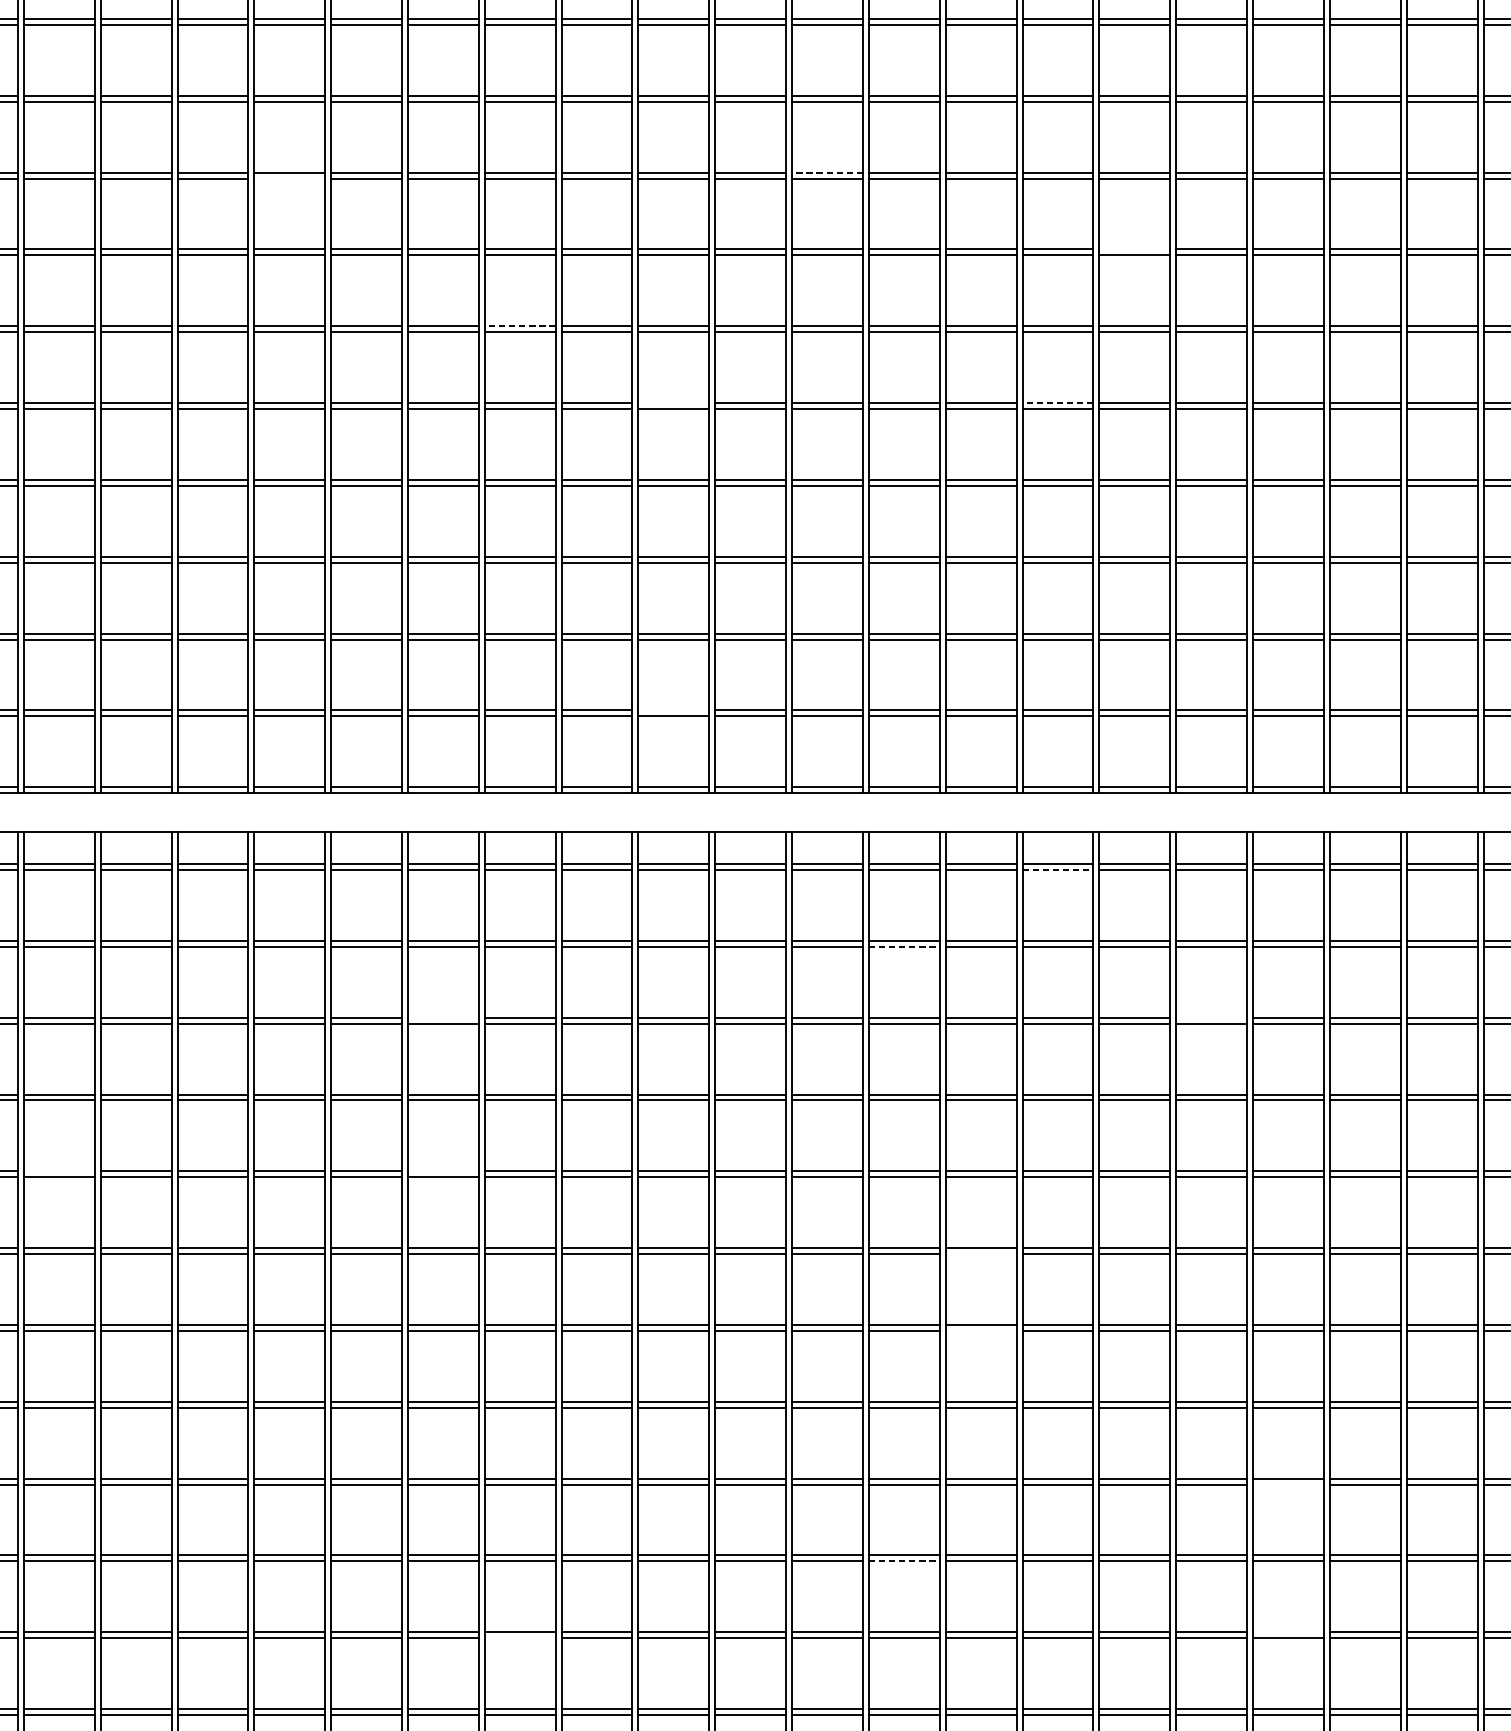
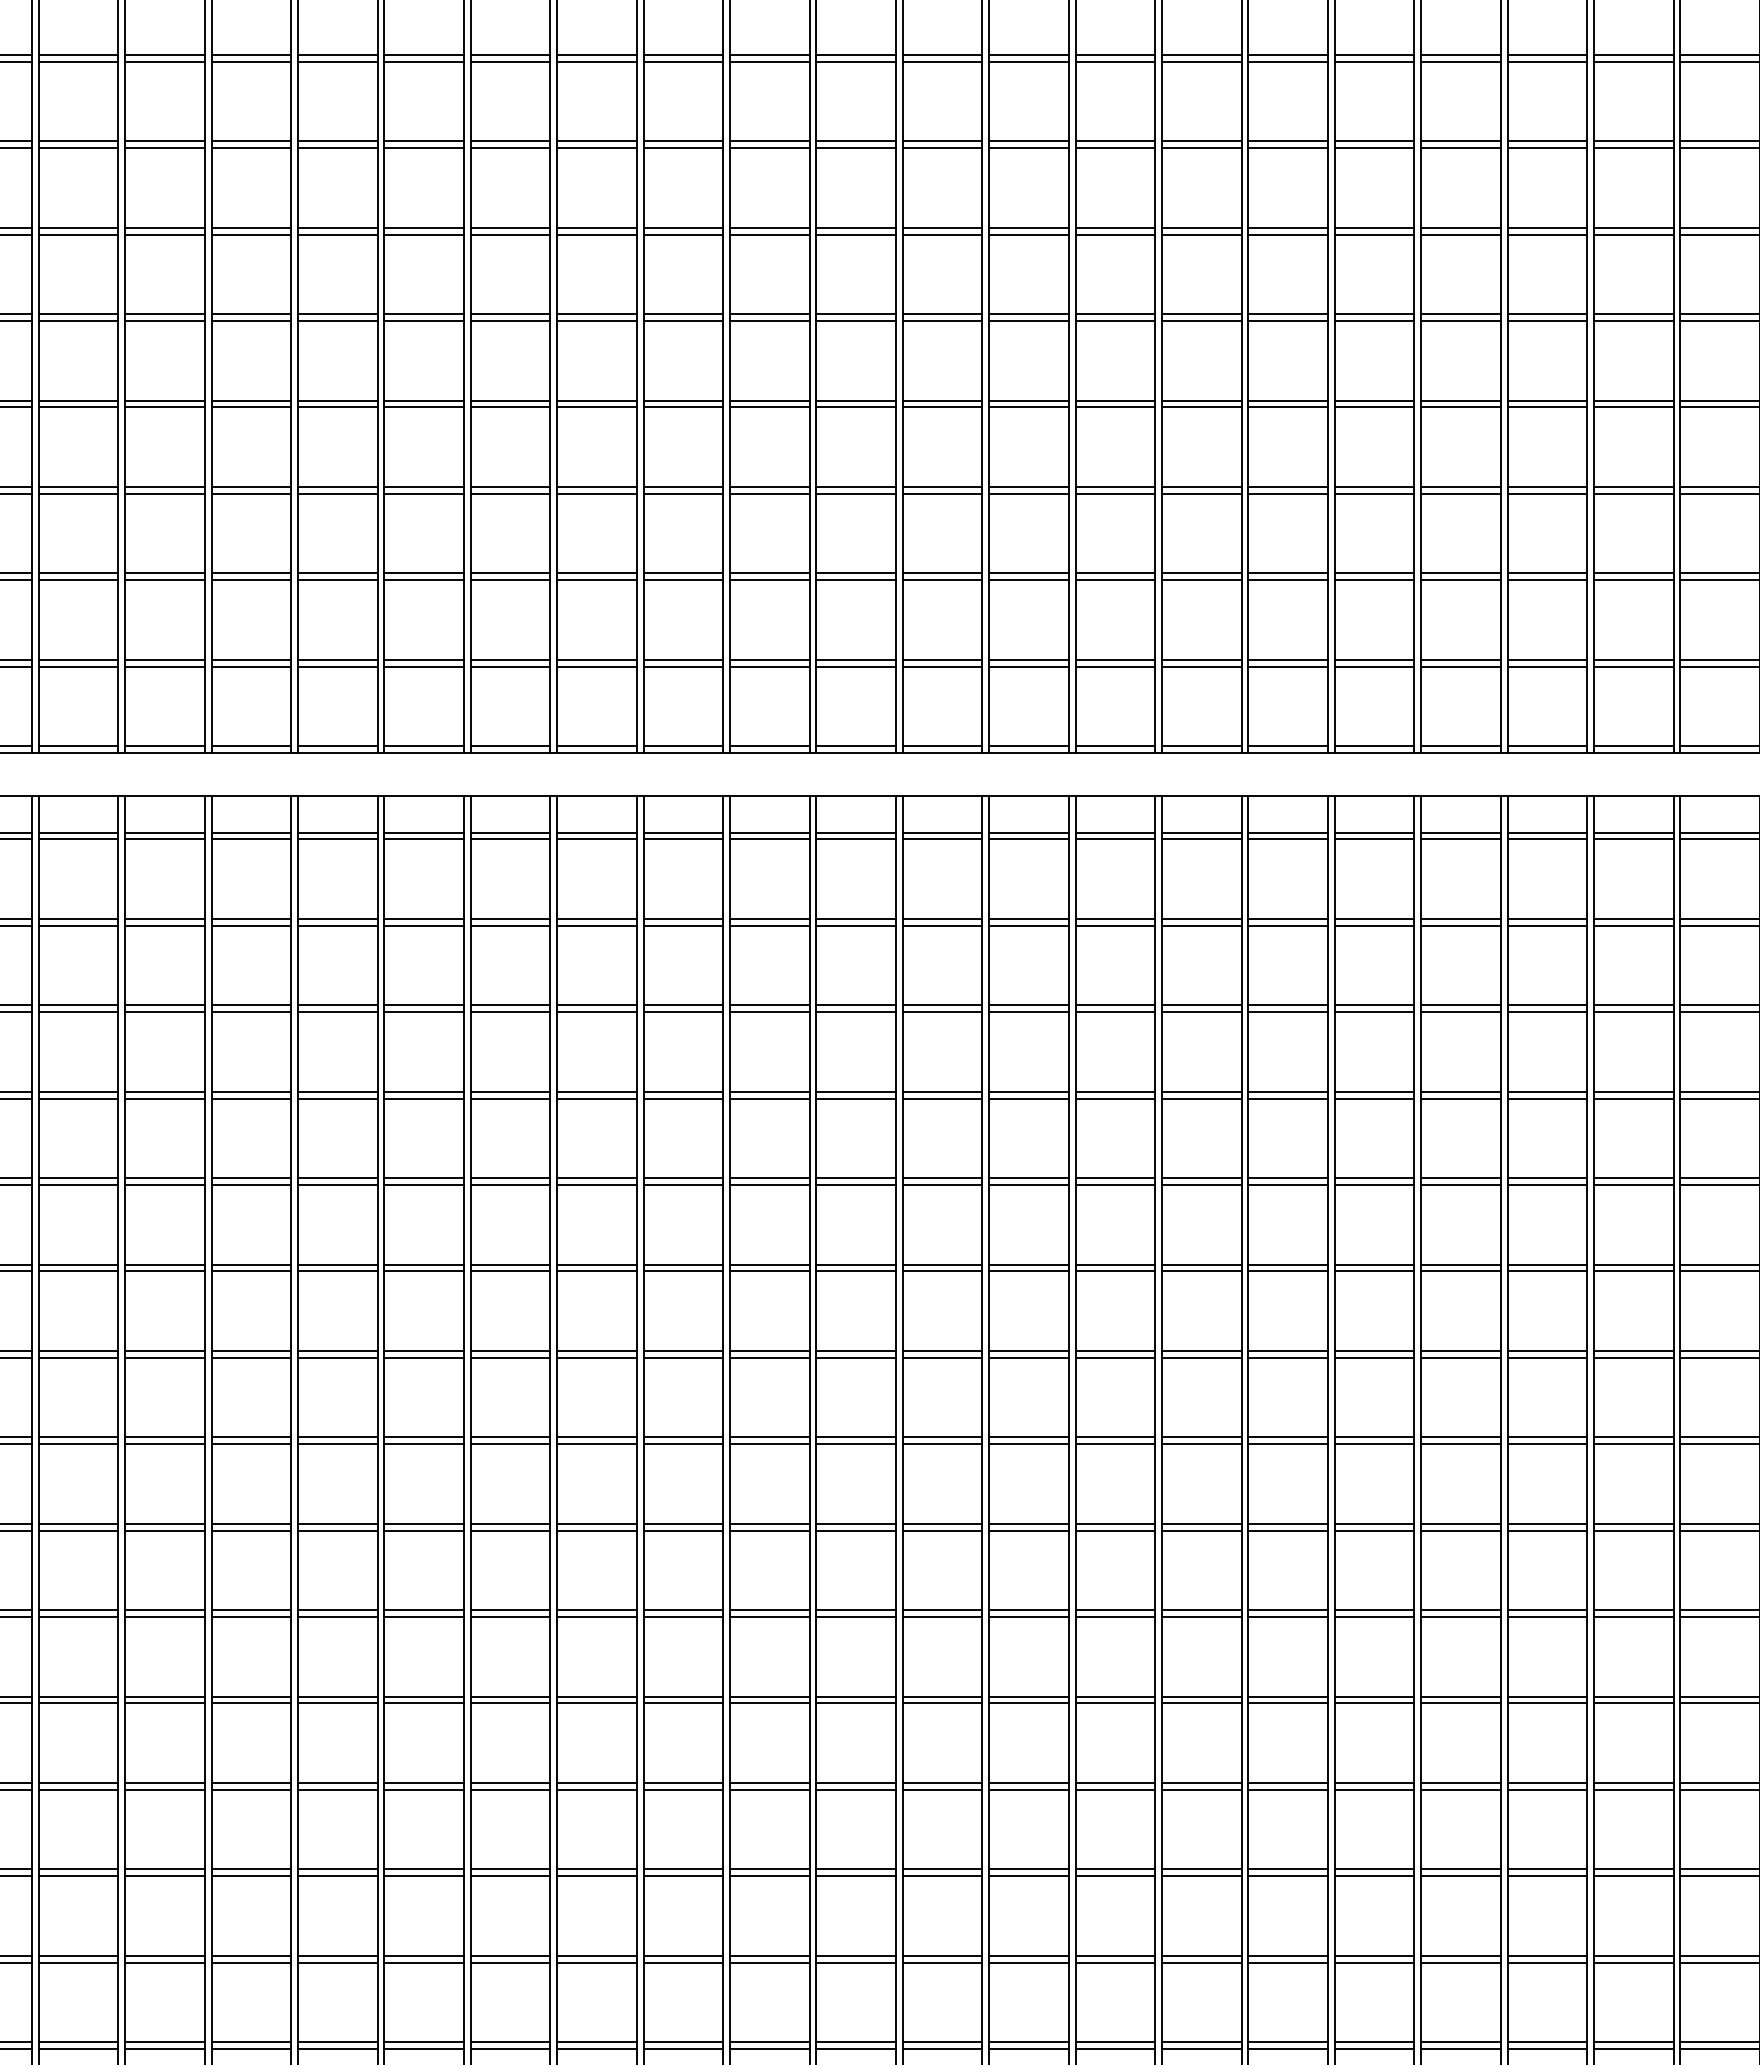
line: (827, 172) -> (1029, 55), dashed -> solid
line: (290, 178) -> (424, 61), added
line: (1134, 249) -> (1374, 141), added
line: (520, 325) -> (683, 227), dashed -> solid
line: (674, 403) -> (856, 314), added
line: (1058, 403) -> (1288, 314), dashed -> solid
line: (674, 710) -> (856, 659), added
line: (1058, 870) -> (1288, 839), dashed -> solid
line: (904, 946) -> (1115, 925), dashed -> solid
line: (442, 1017) -> (596, 1005), added
line: (1211, 1017) -> (1460, 1005), added
line: (58, 1171) -> (164, 1178), added
line: (442, 1171) -> (596, 1178), added
line: (980, 1254) -> (1201, 1271), added
line: (980, 1330) -> (1201, 1357), added
line: (1288, 1484) -> (1547, 1530), added
line: (904, 1561) -> (1115, 1616), dashed -> solid
line: (1288, 1632) -> (1547, 1696), added
line: (520, 1638) -> (683, 1703), added

